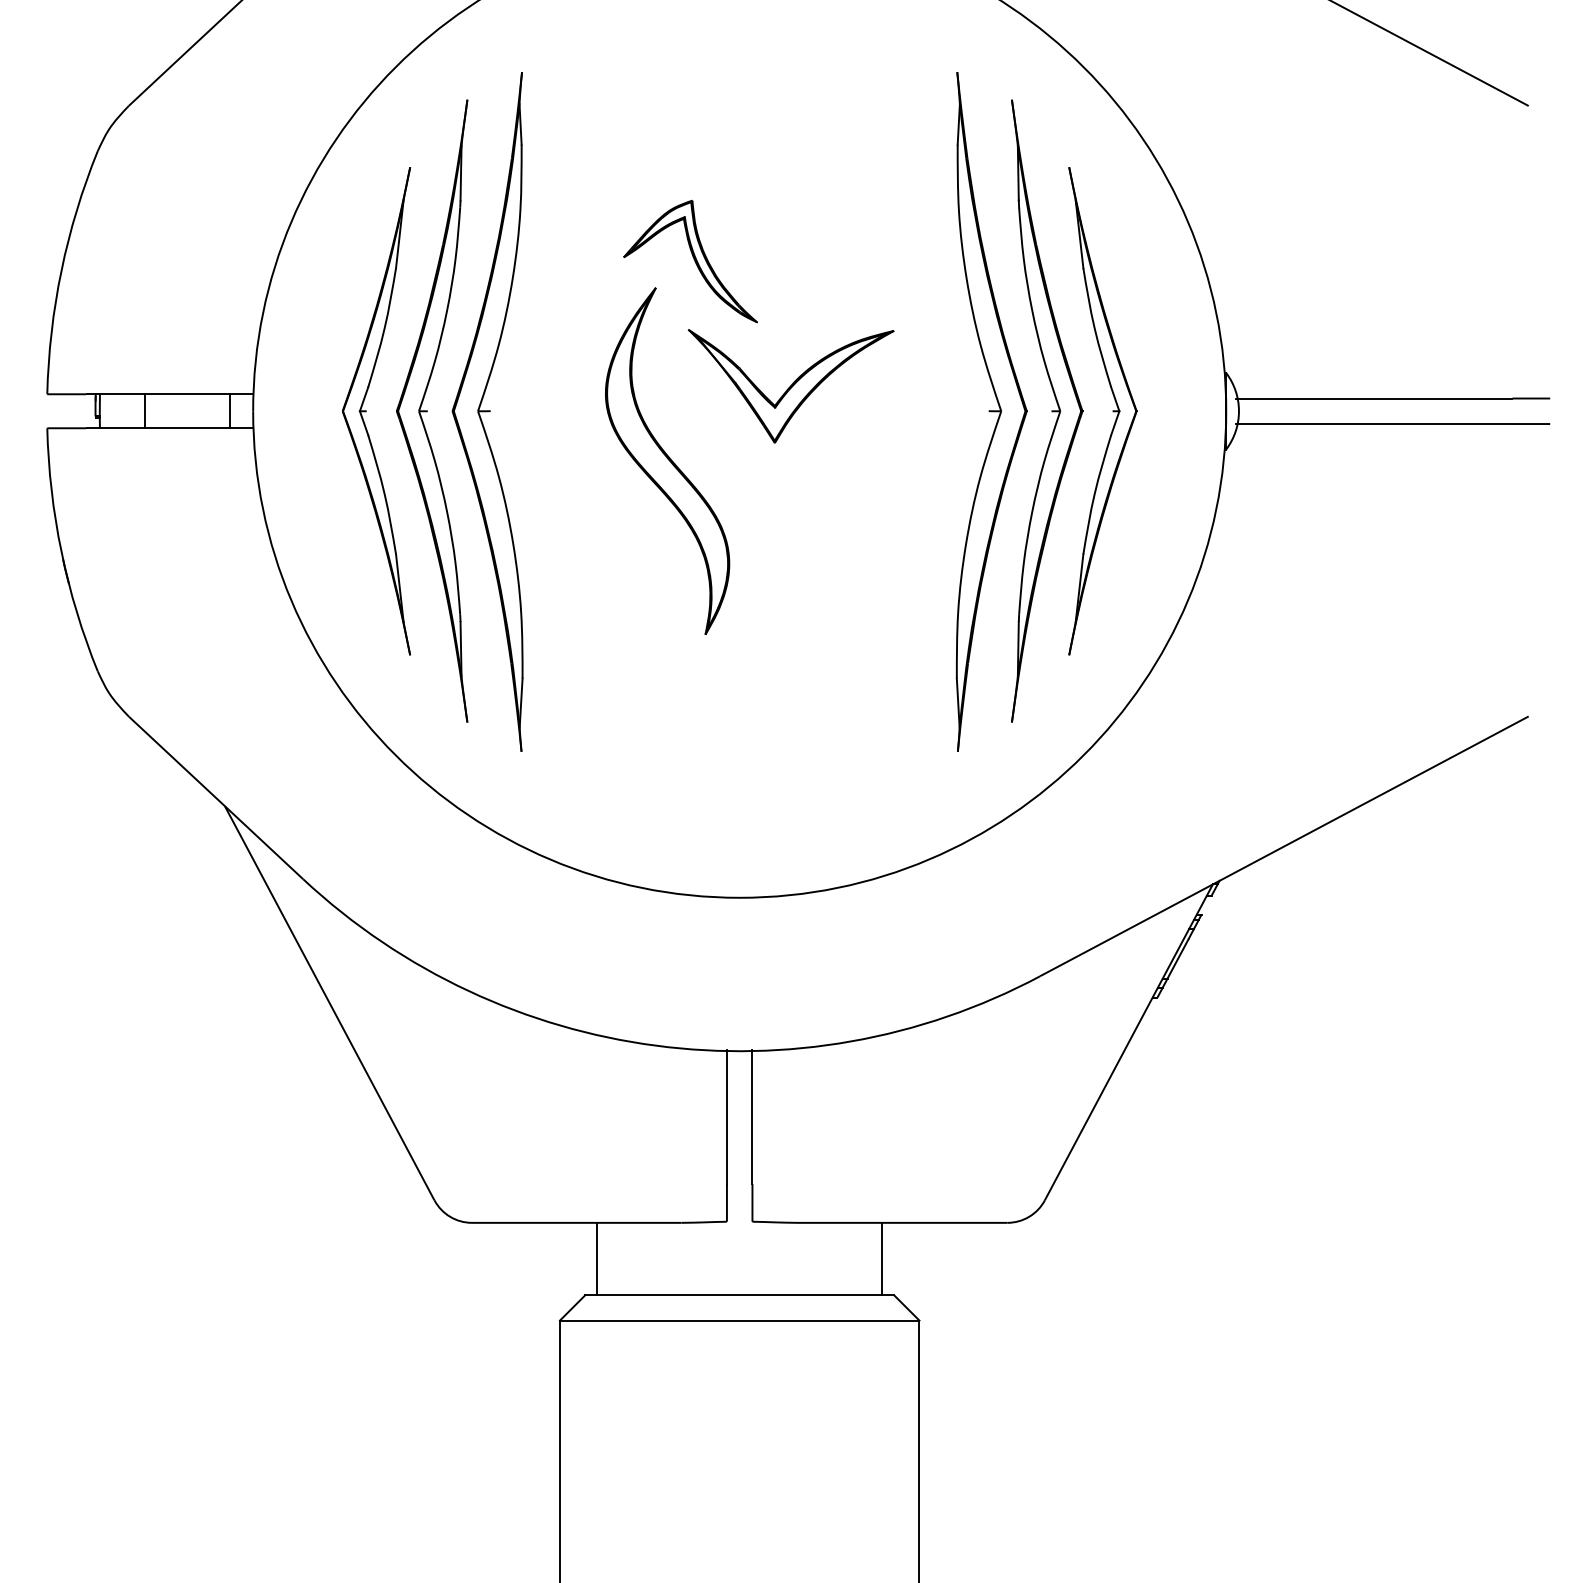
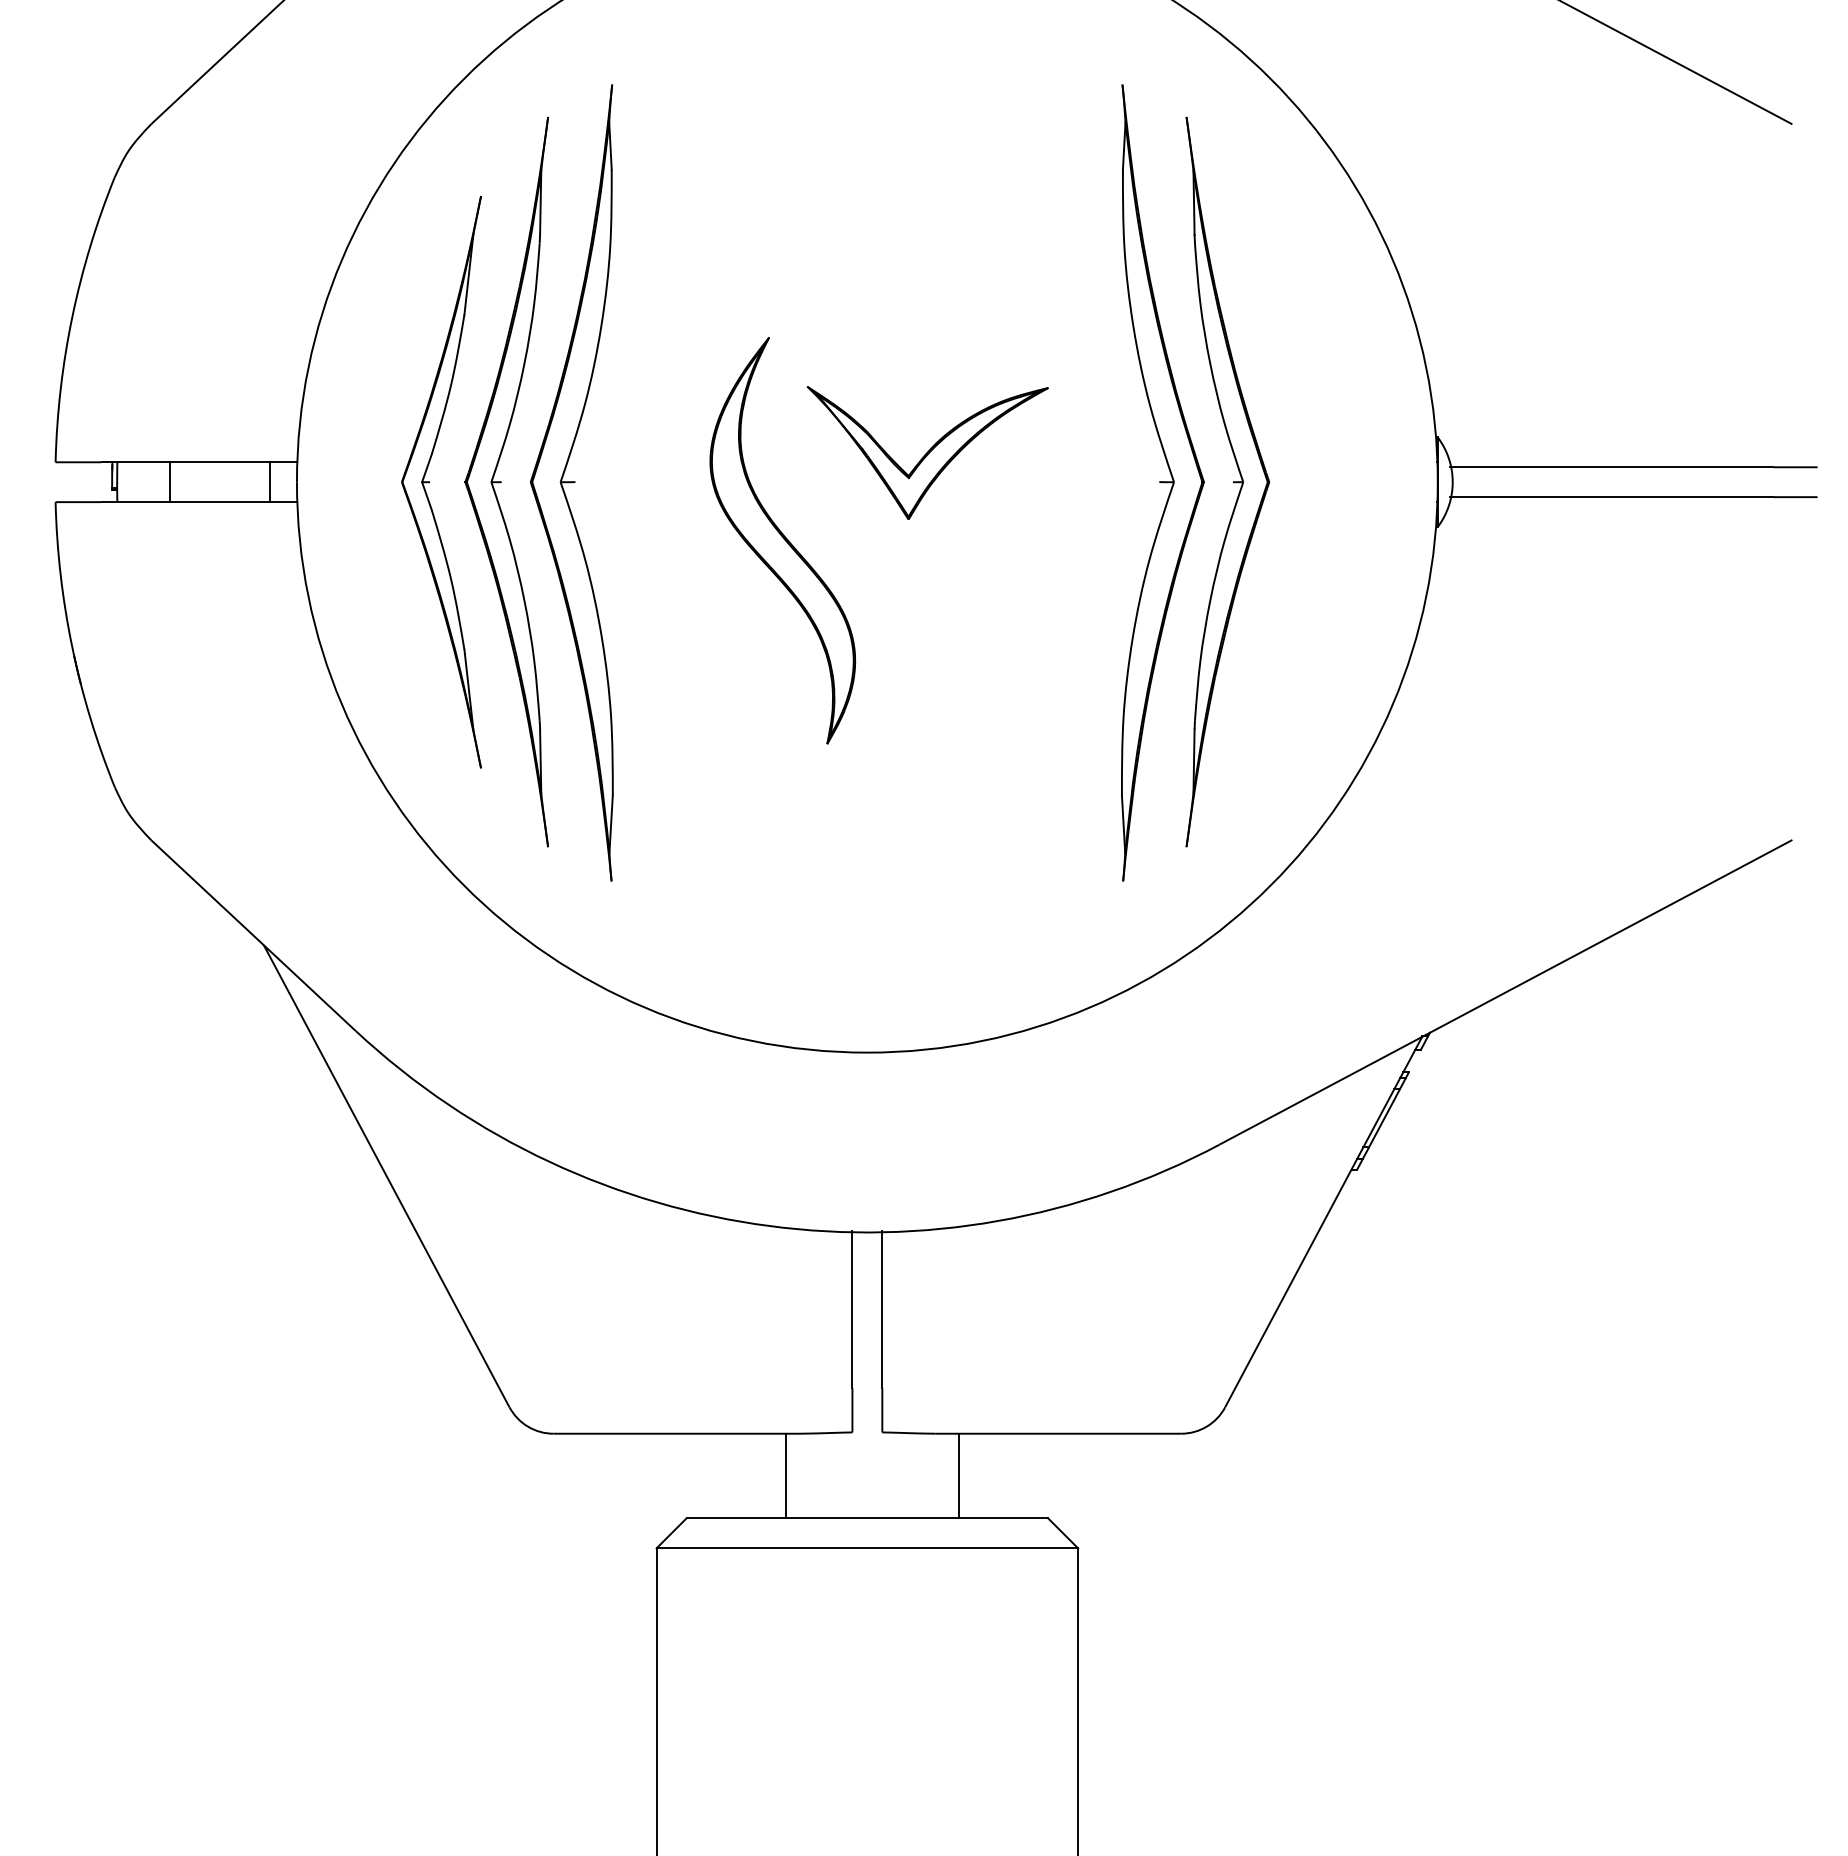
part: (690, 261) -> (809, 306), removed
part: (1112, 411) -> (1304, 482), removed
line: (597, 1258) -> (786, 1475), moved
line: (882, 1258) -> (959, 1475), moved

